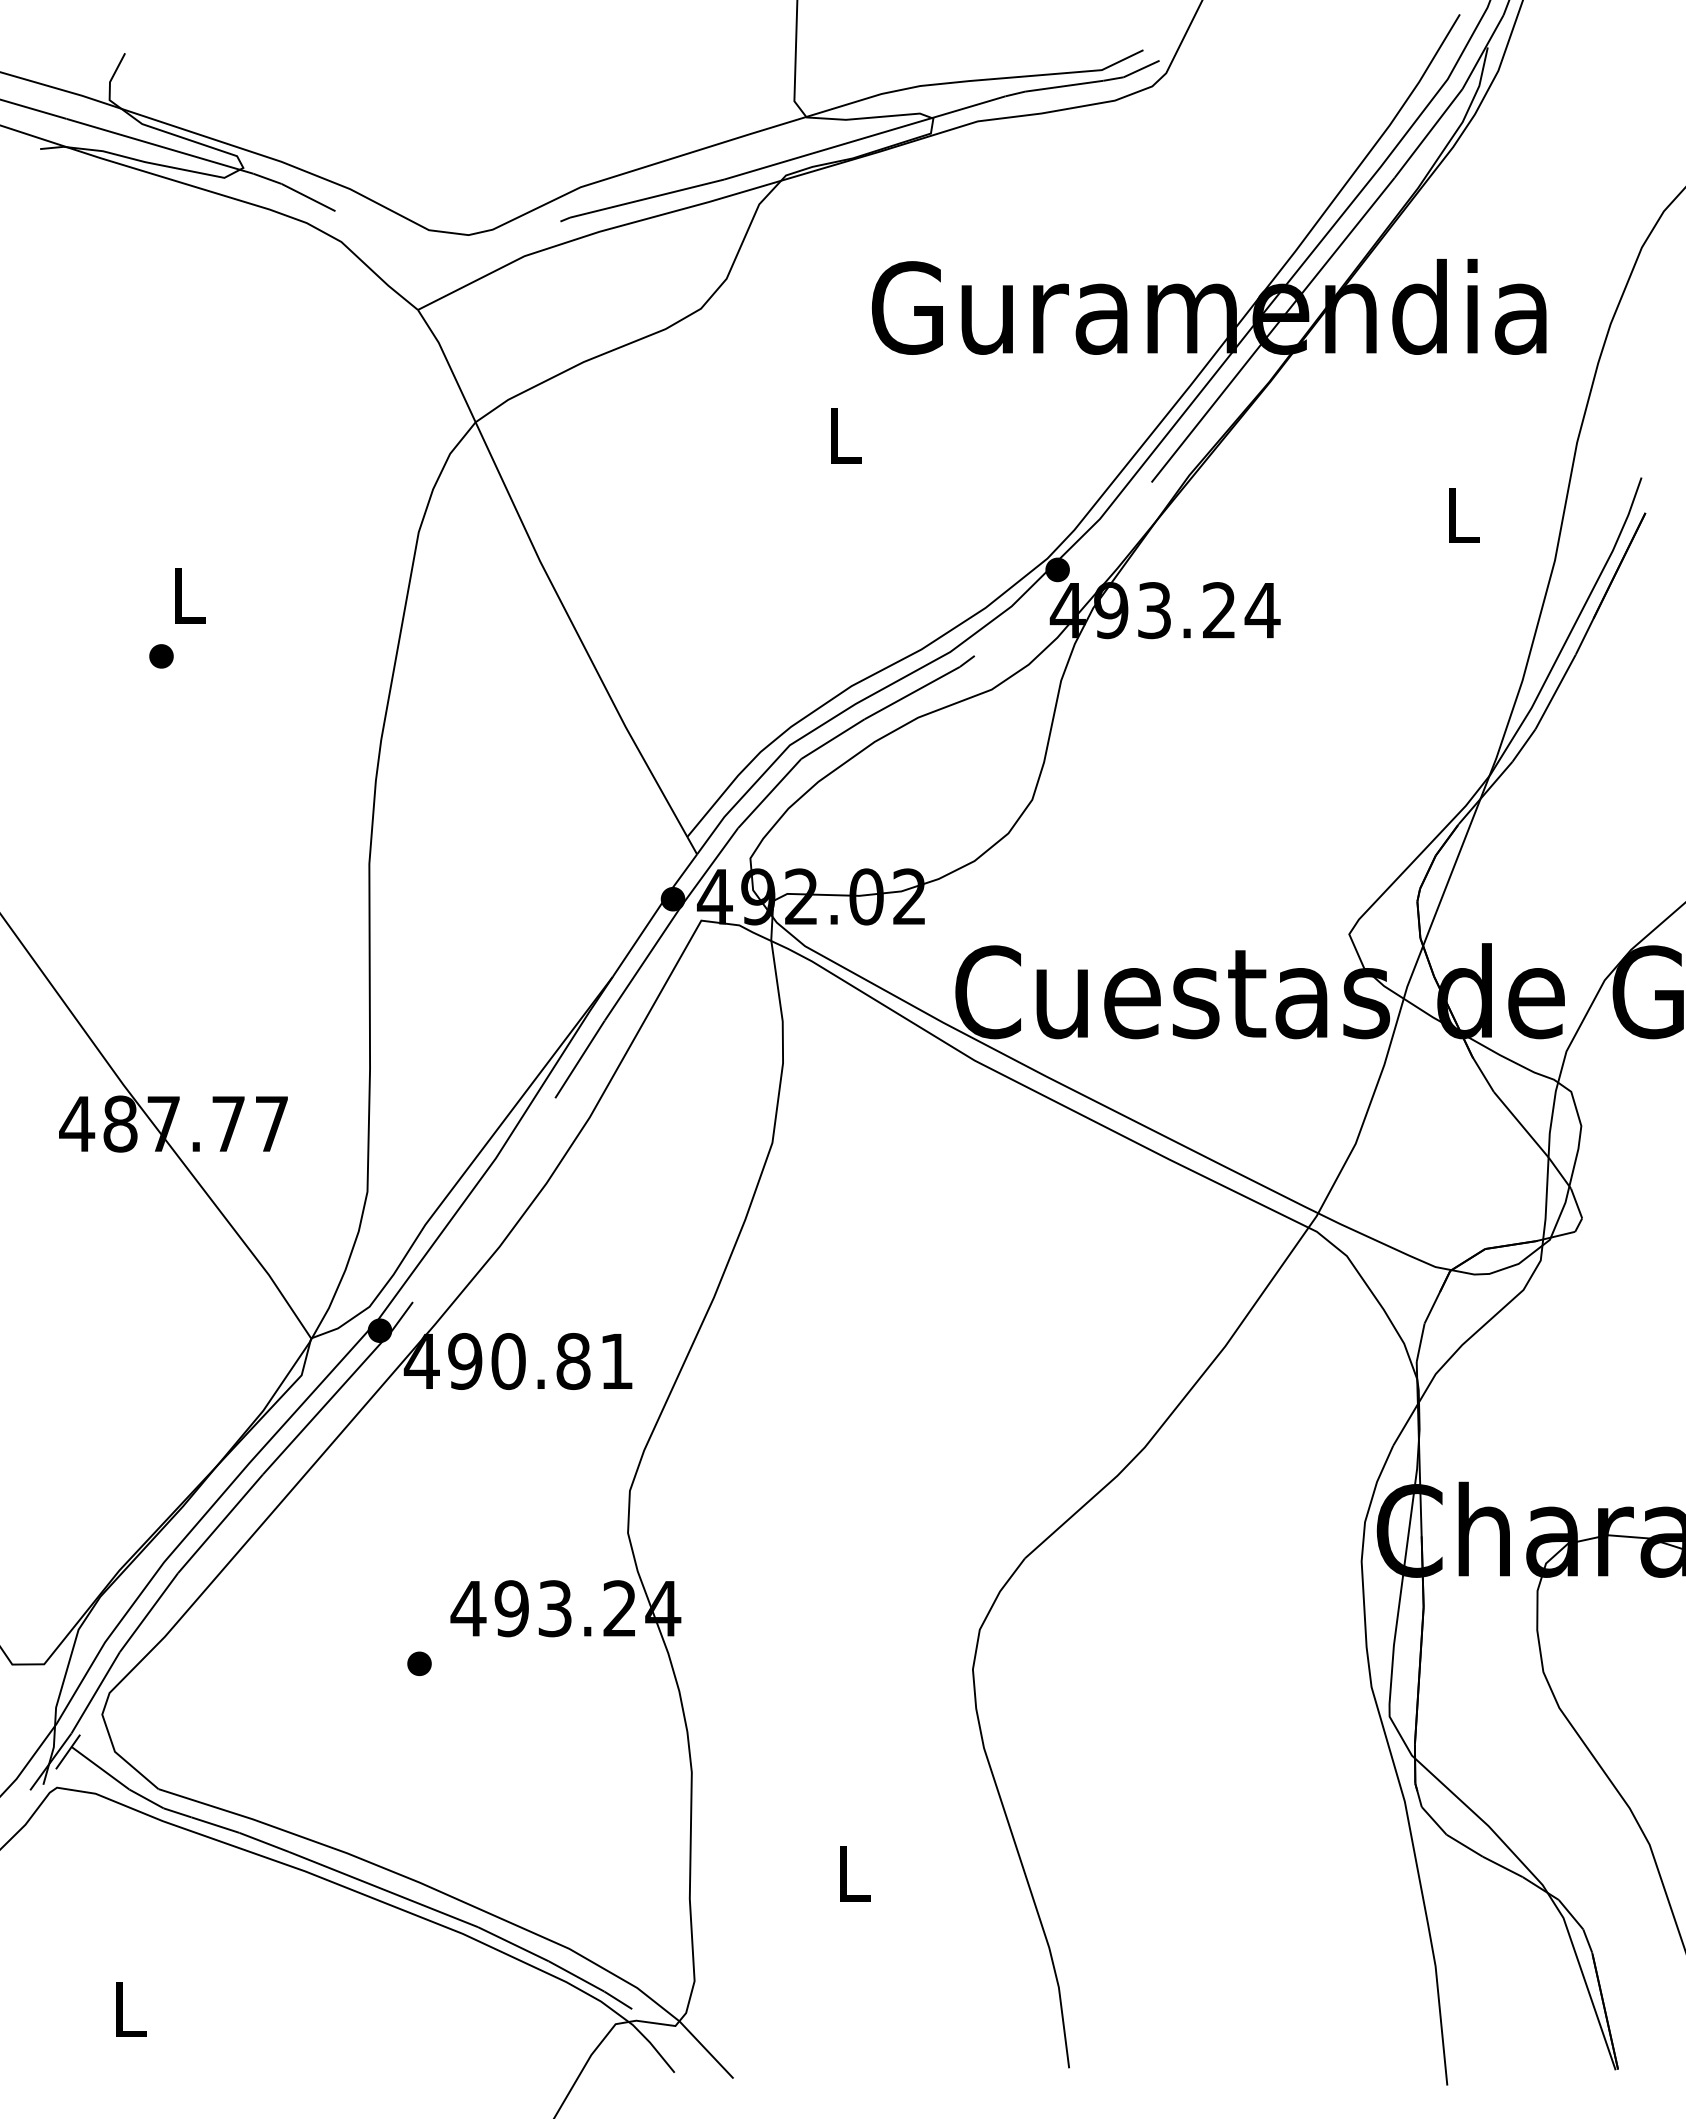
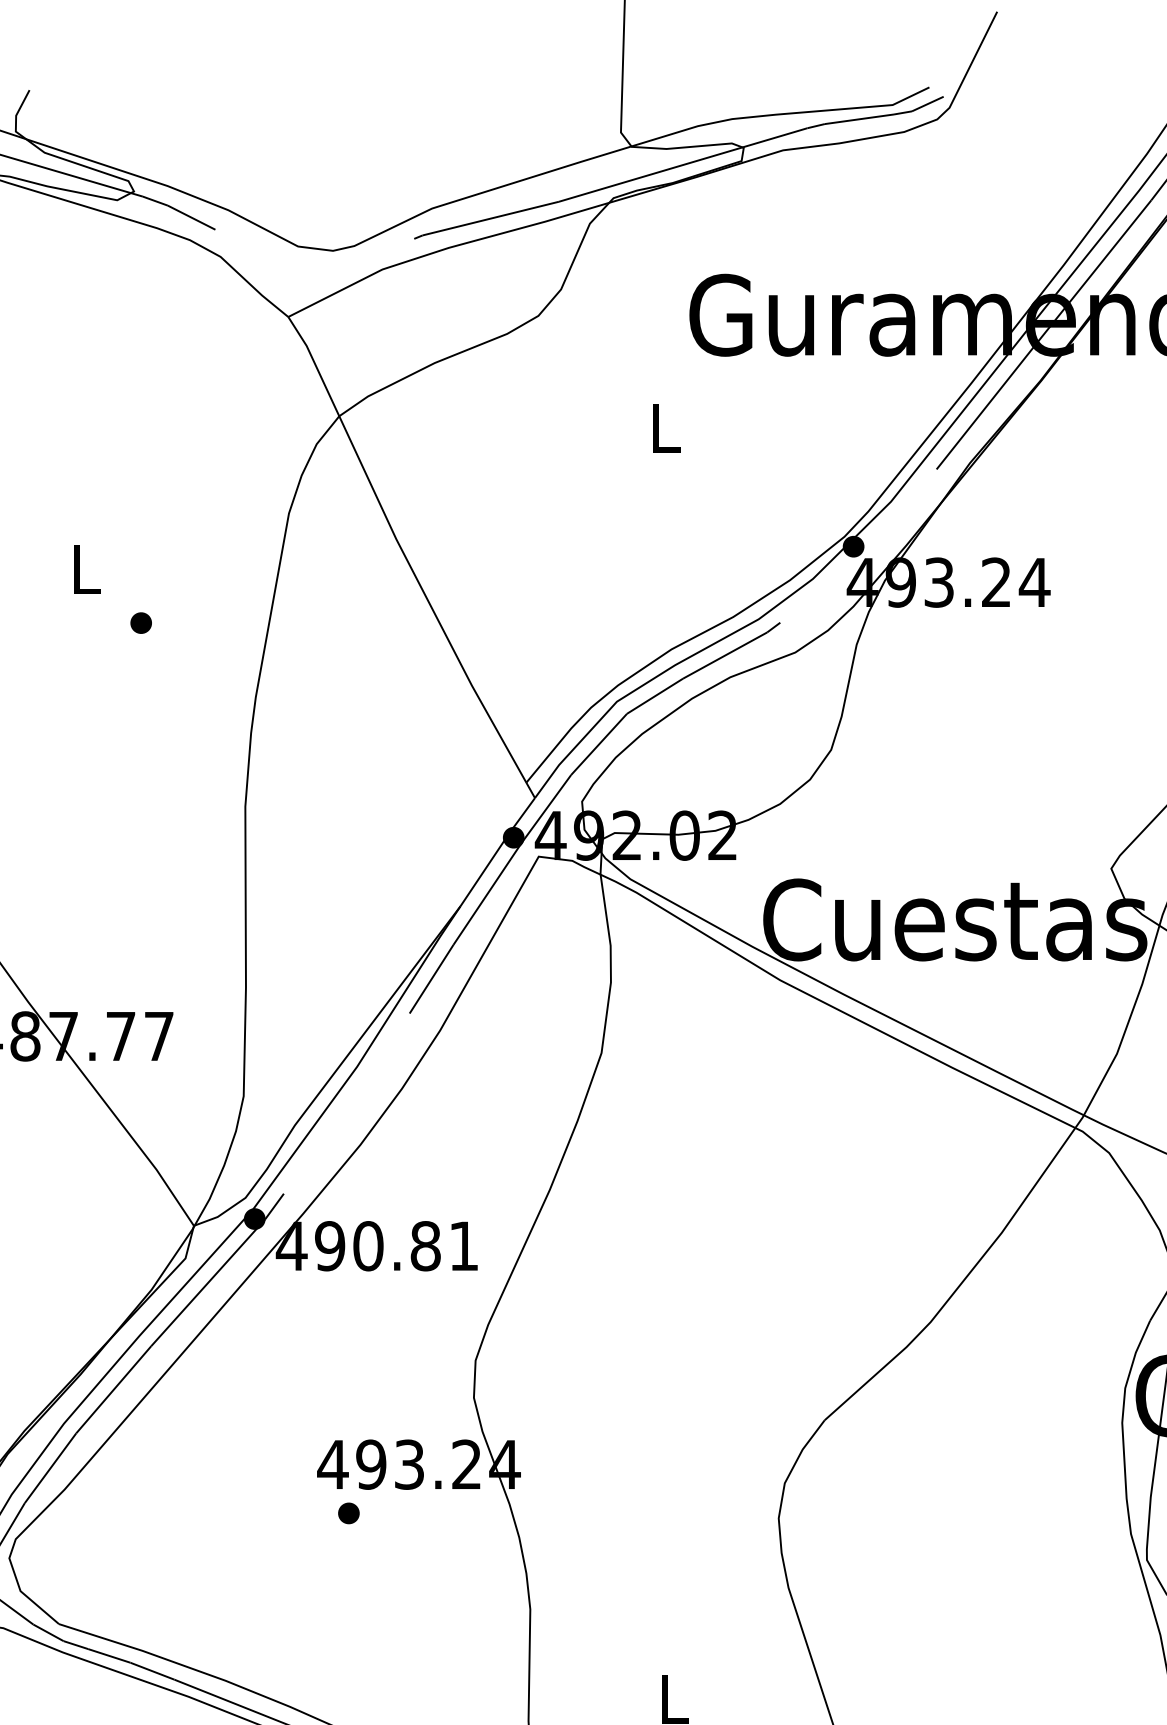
part: (161, 656) -> (141, 623), moved
part: (419, 1663) -> (348, 1513), moved

